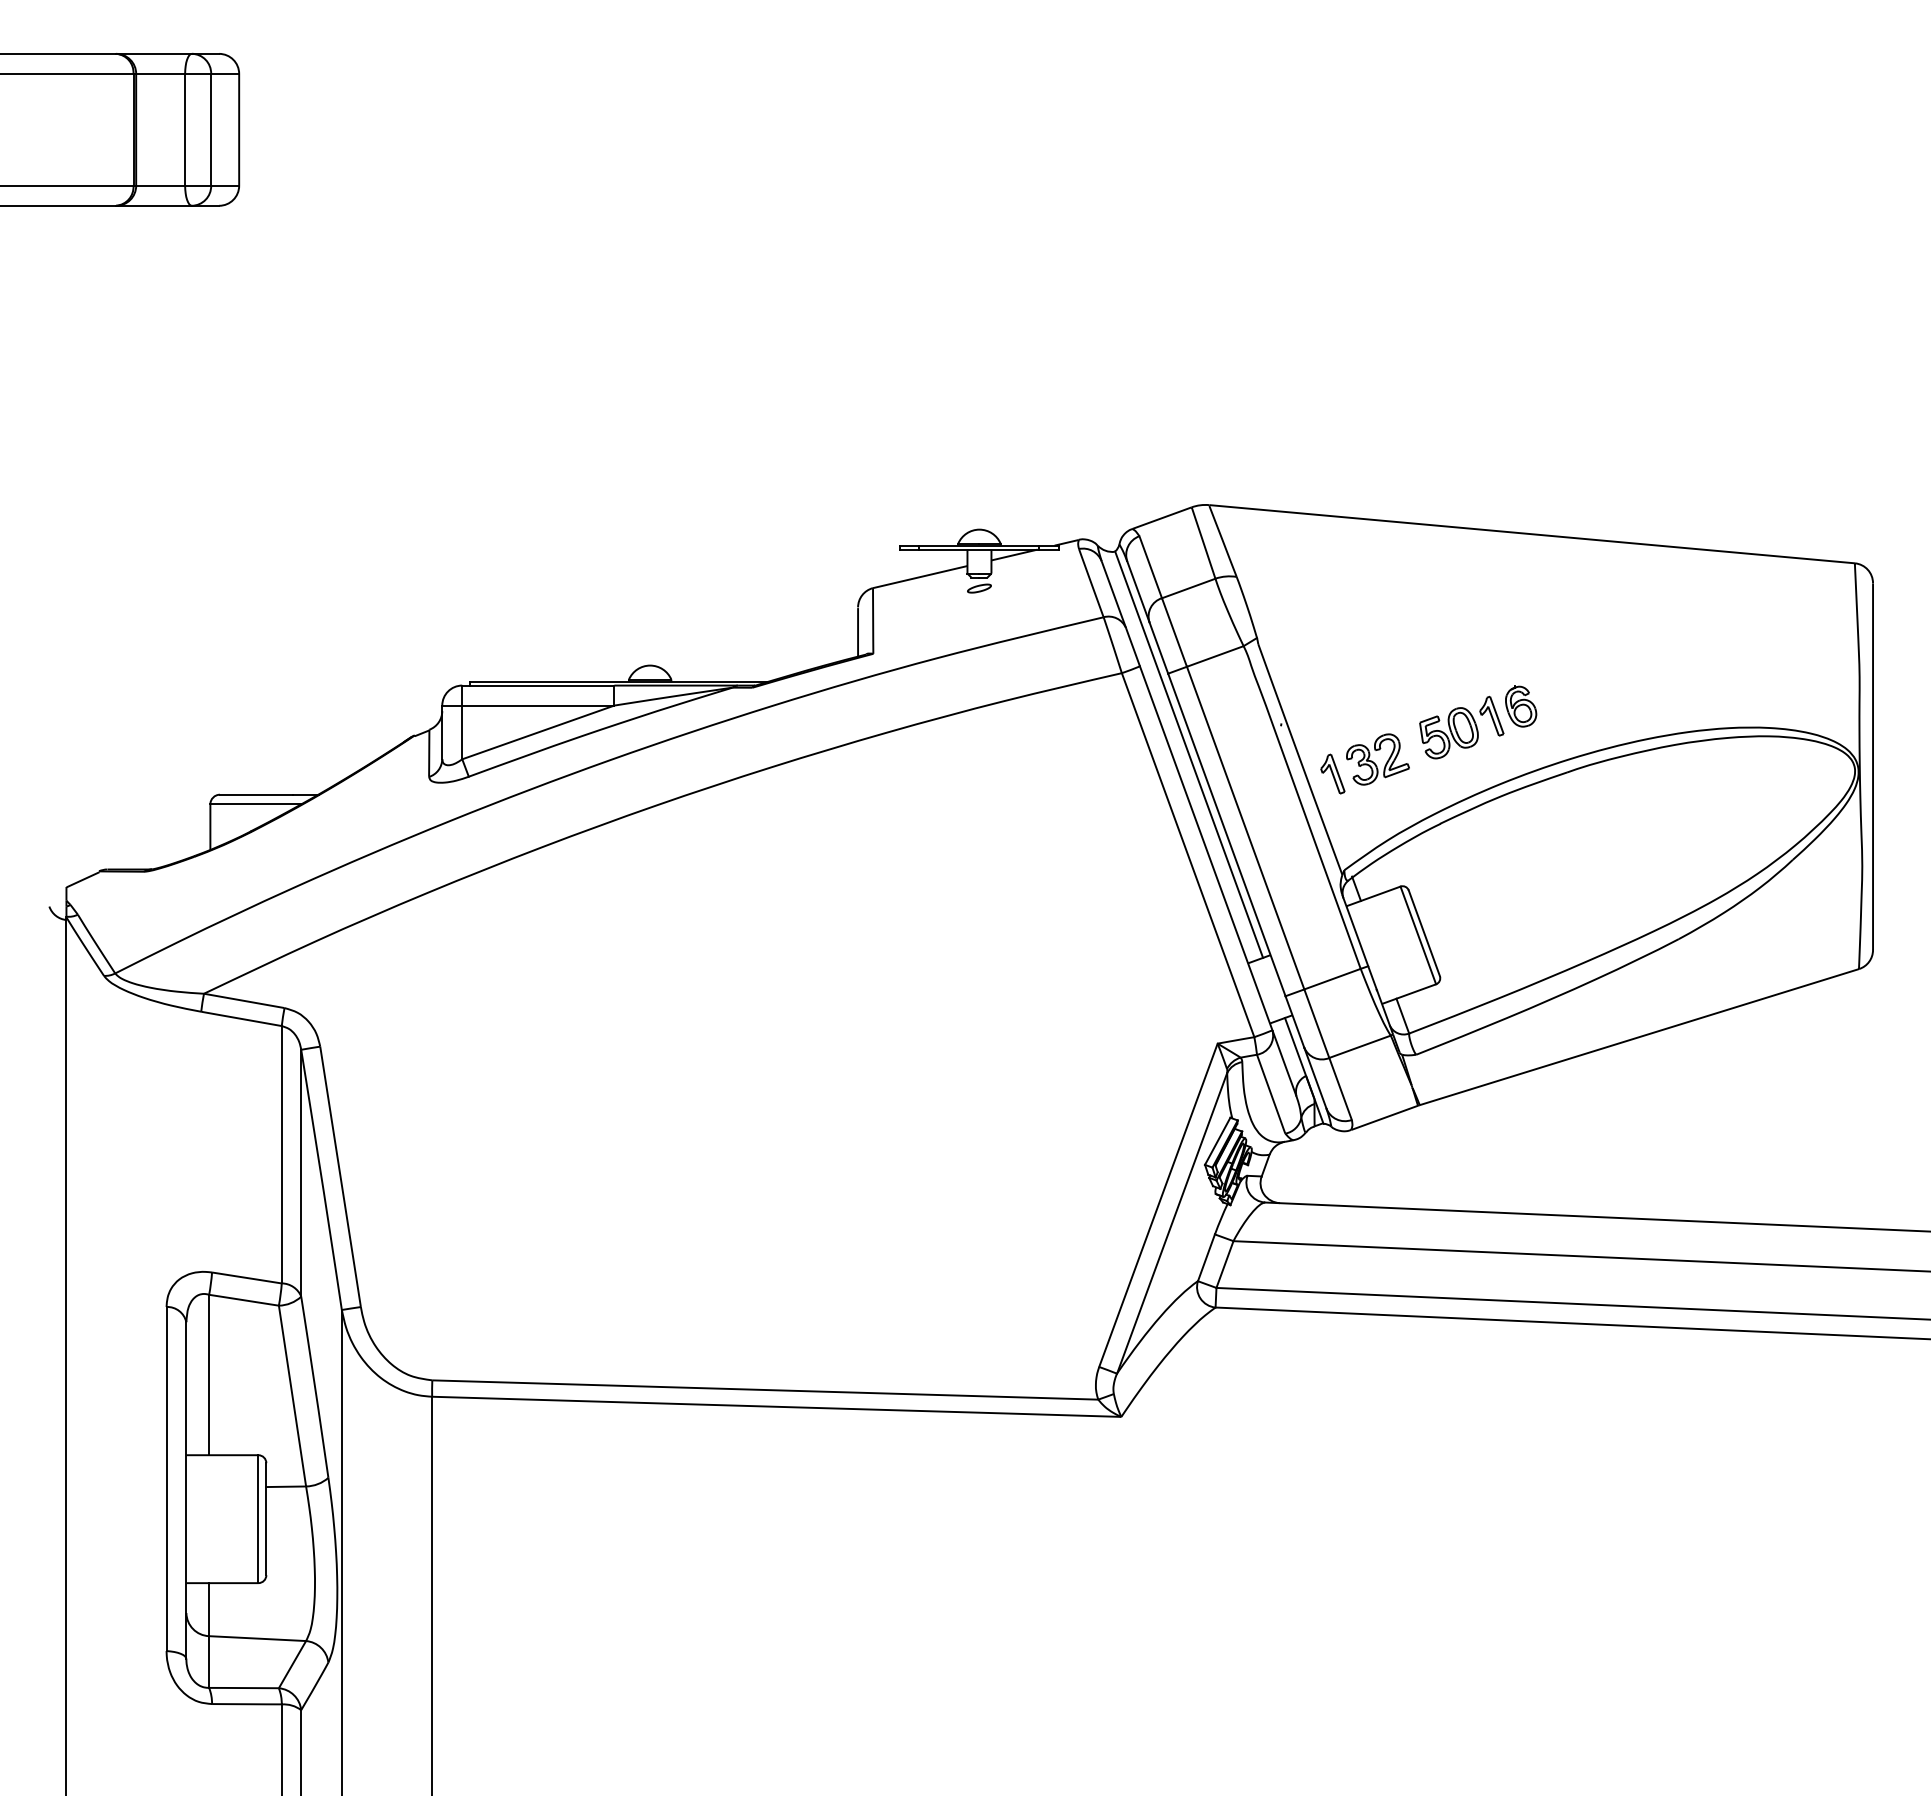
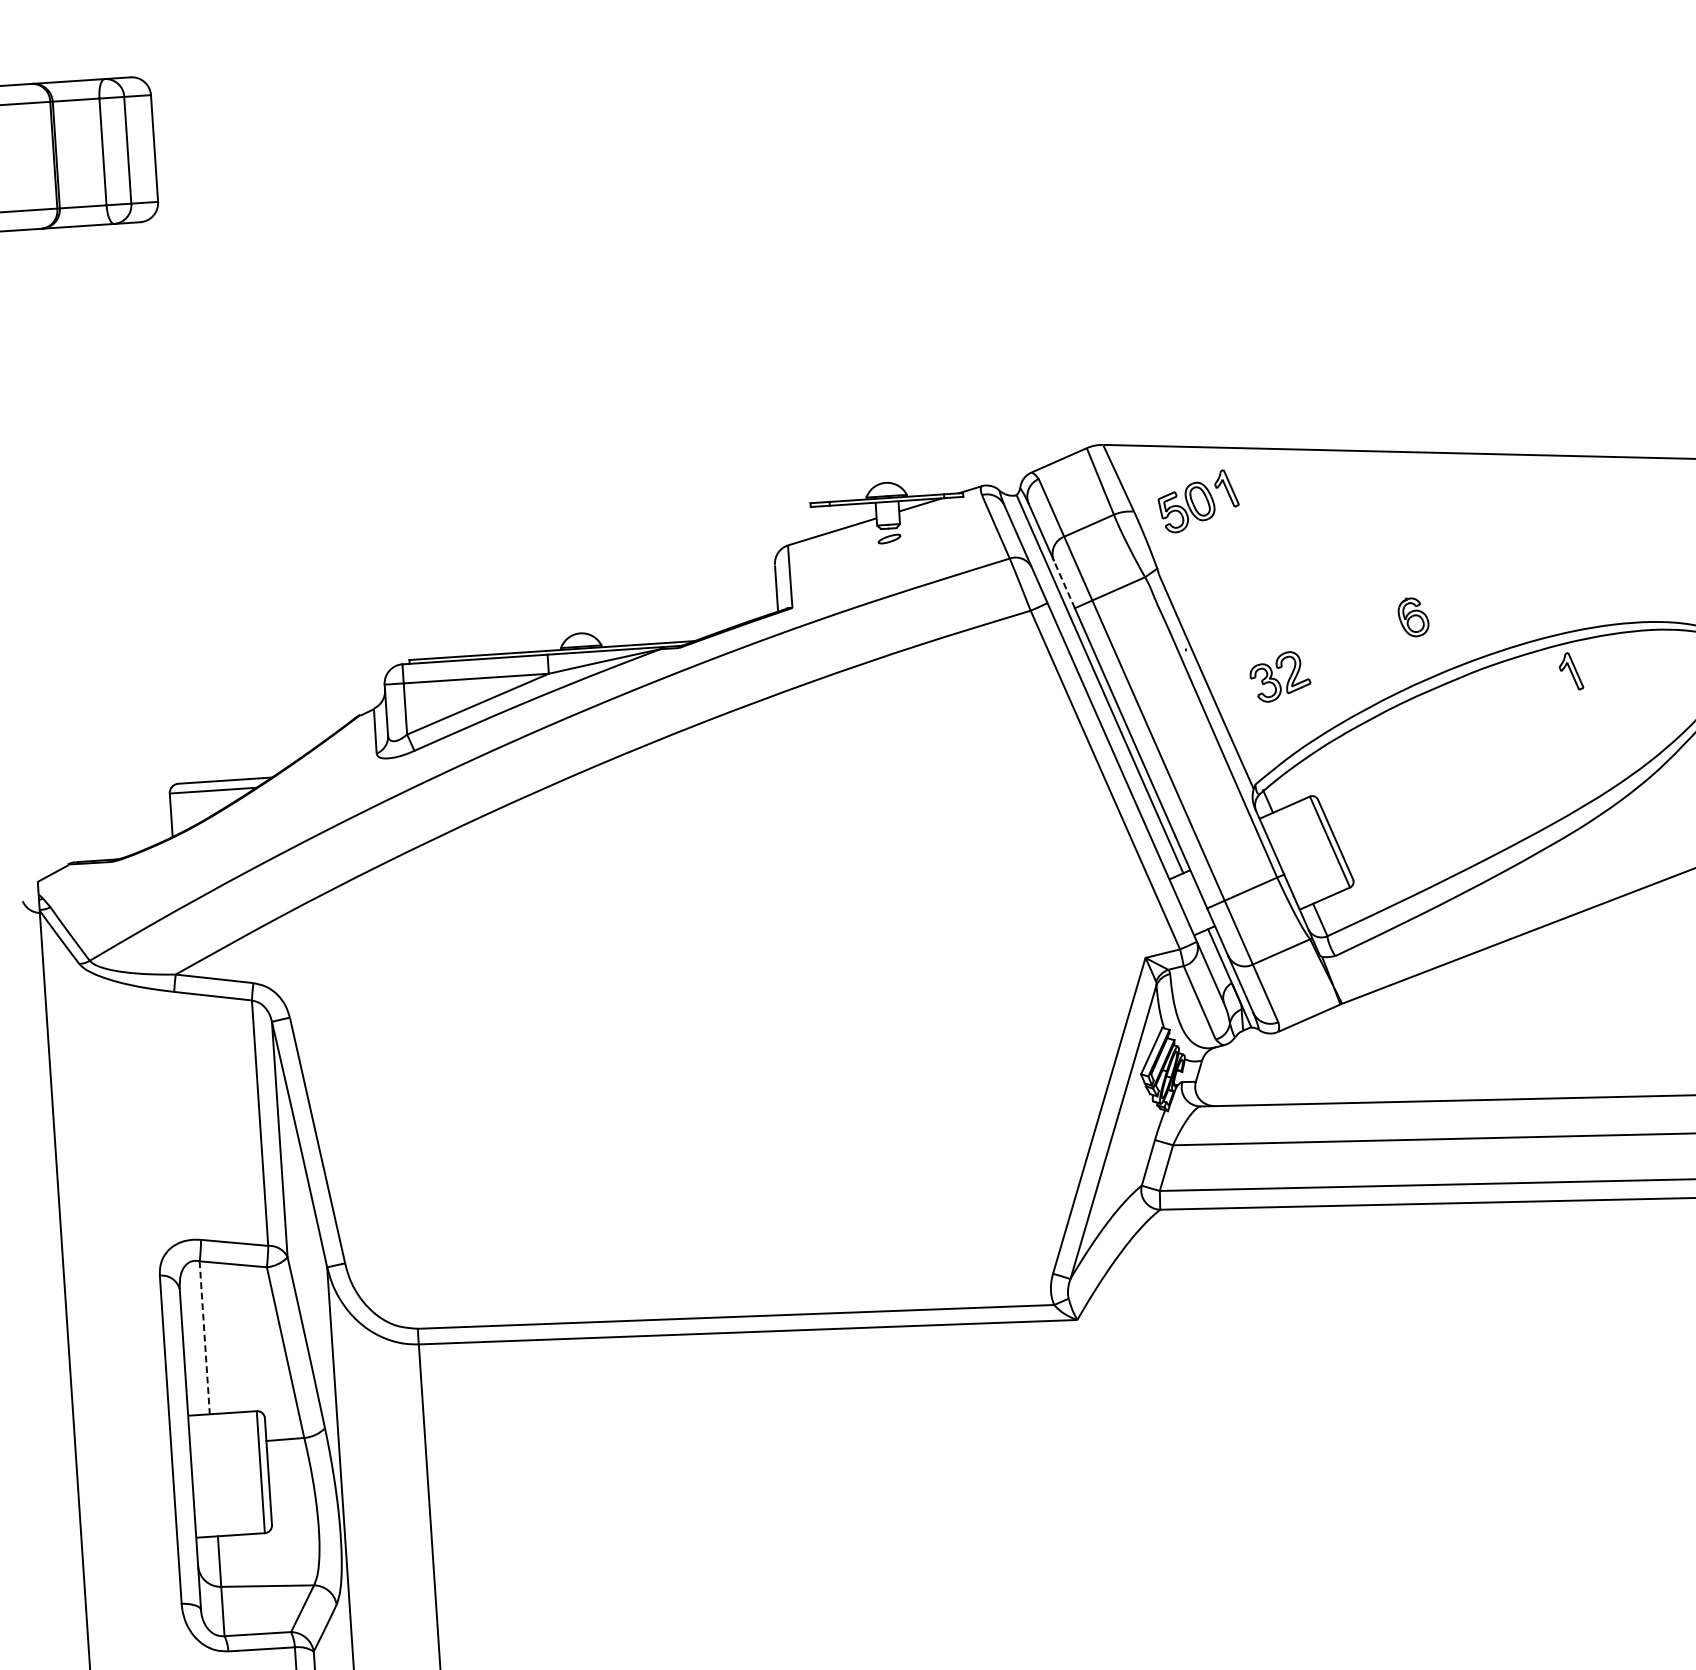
line: (1158, 647) -> (1063, 583), solid -> dashed
part: (1461, 727) -> (1198, 501), moved
part: (1332, 773) -> (1570, 670), moved
line: (209, 1375) -> (205, 1338), solid -> dashed

